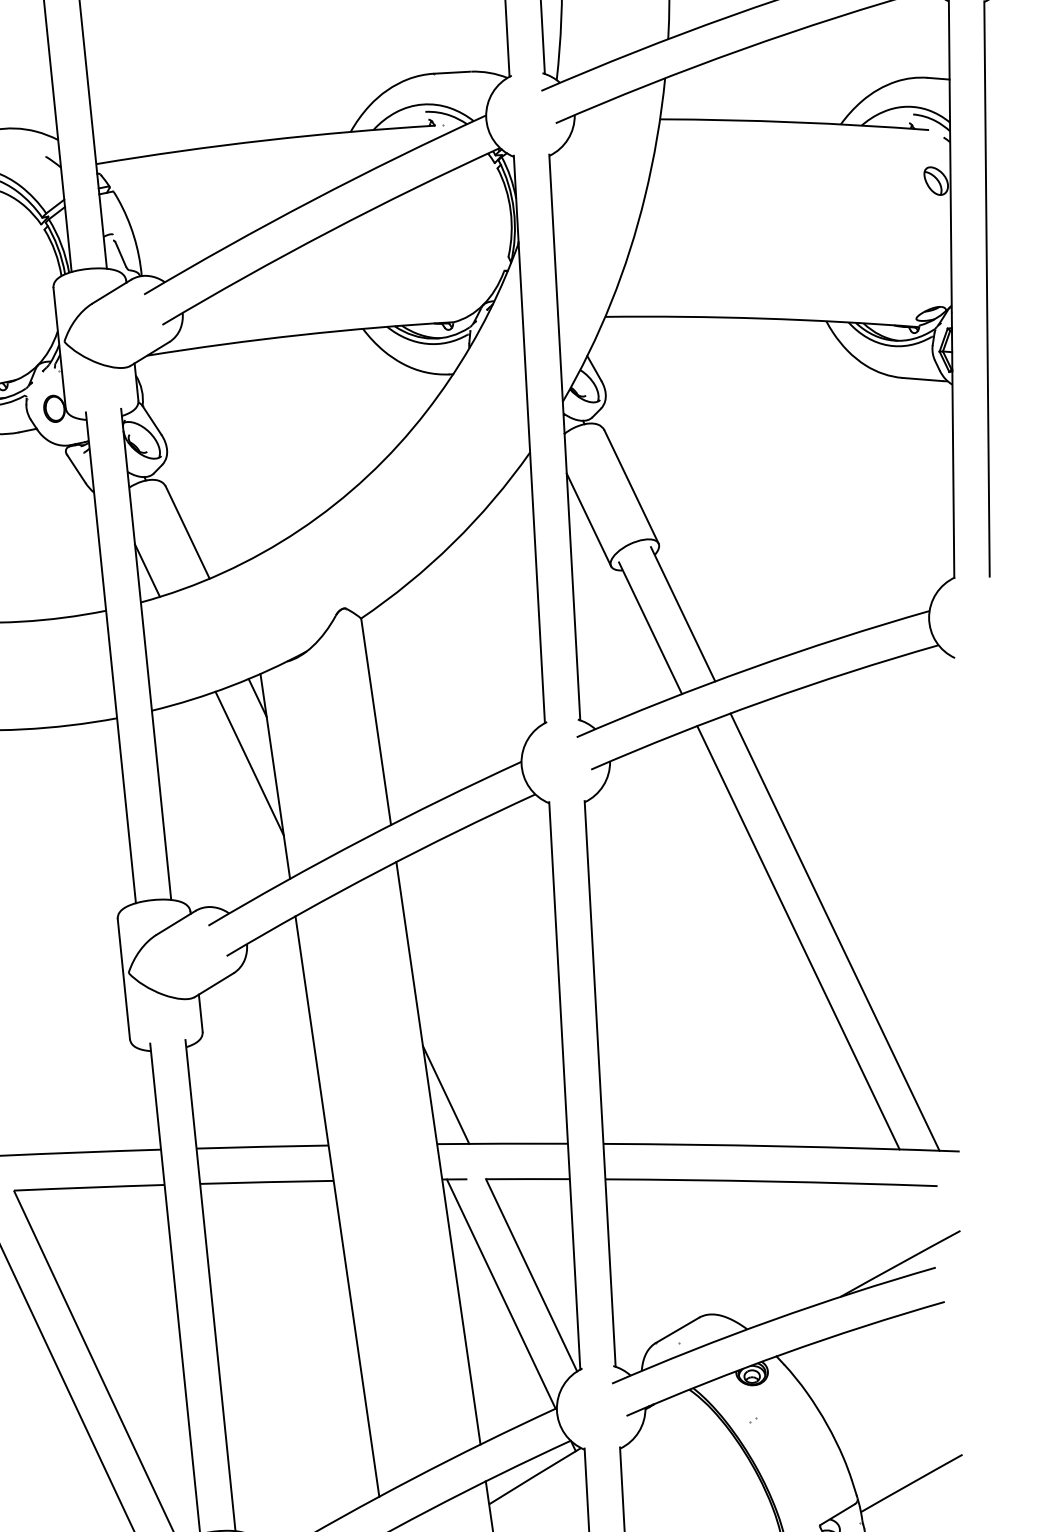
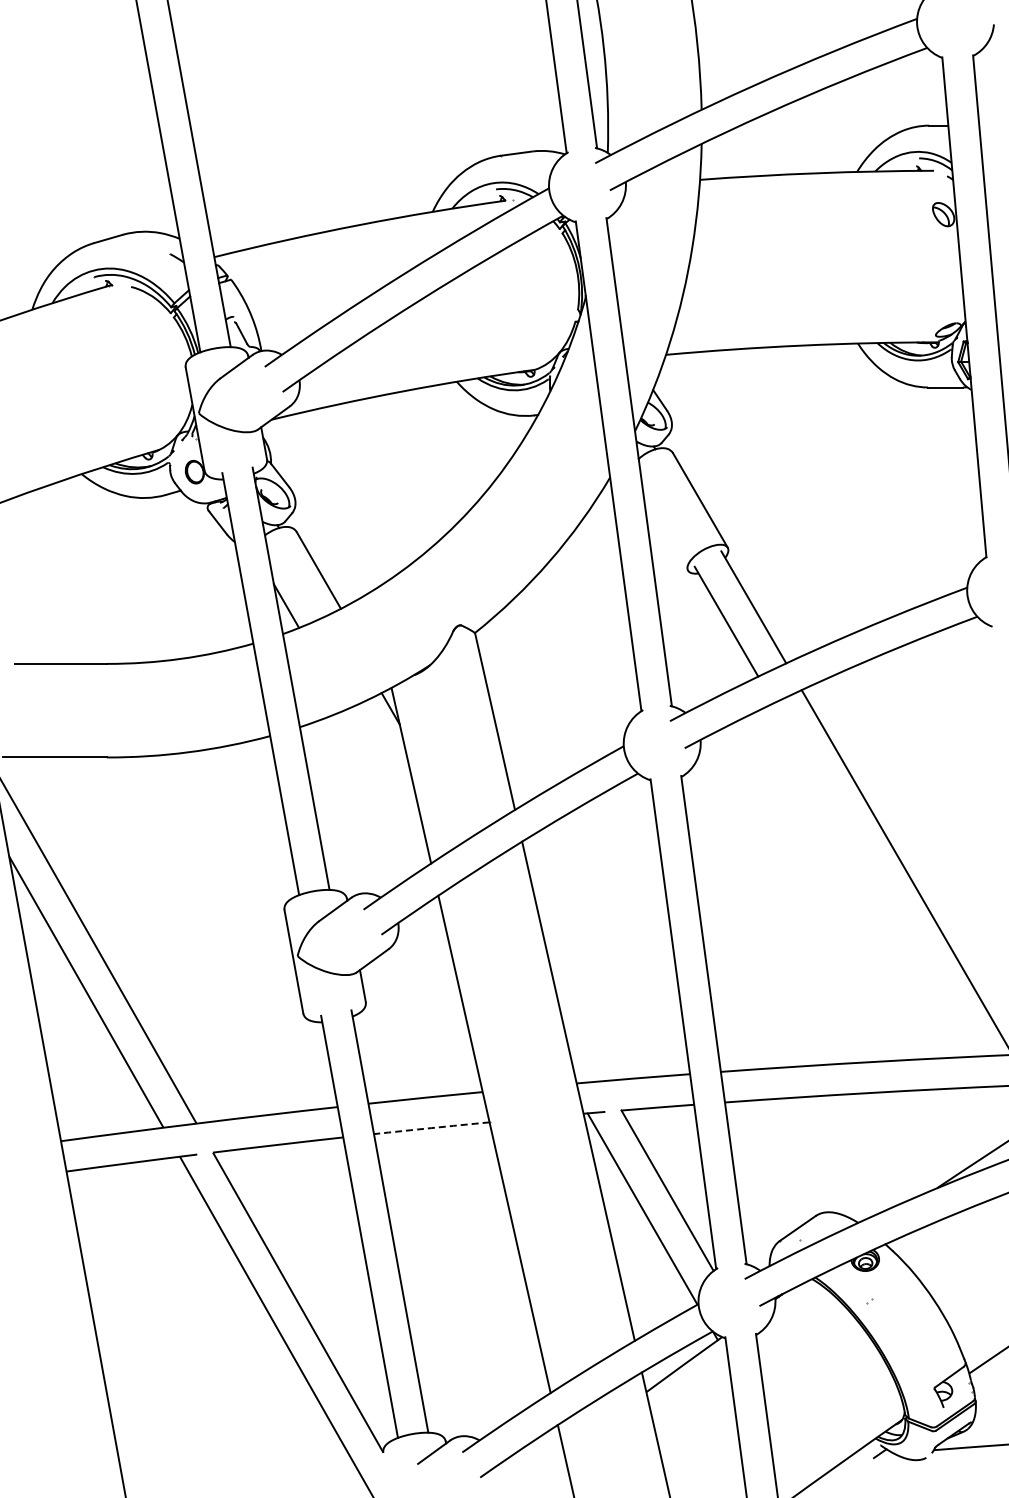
line: (588, 519) -> (665, 531), removed
line: (248, 763) -> (387, 766), removed
line: (798, 937) -> (875, 879), removed
line: (445, 1095) -> (580, 1040), removed
line: (266, 1182) -> (431, 1128), solid -> dashed

